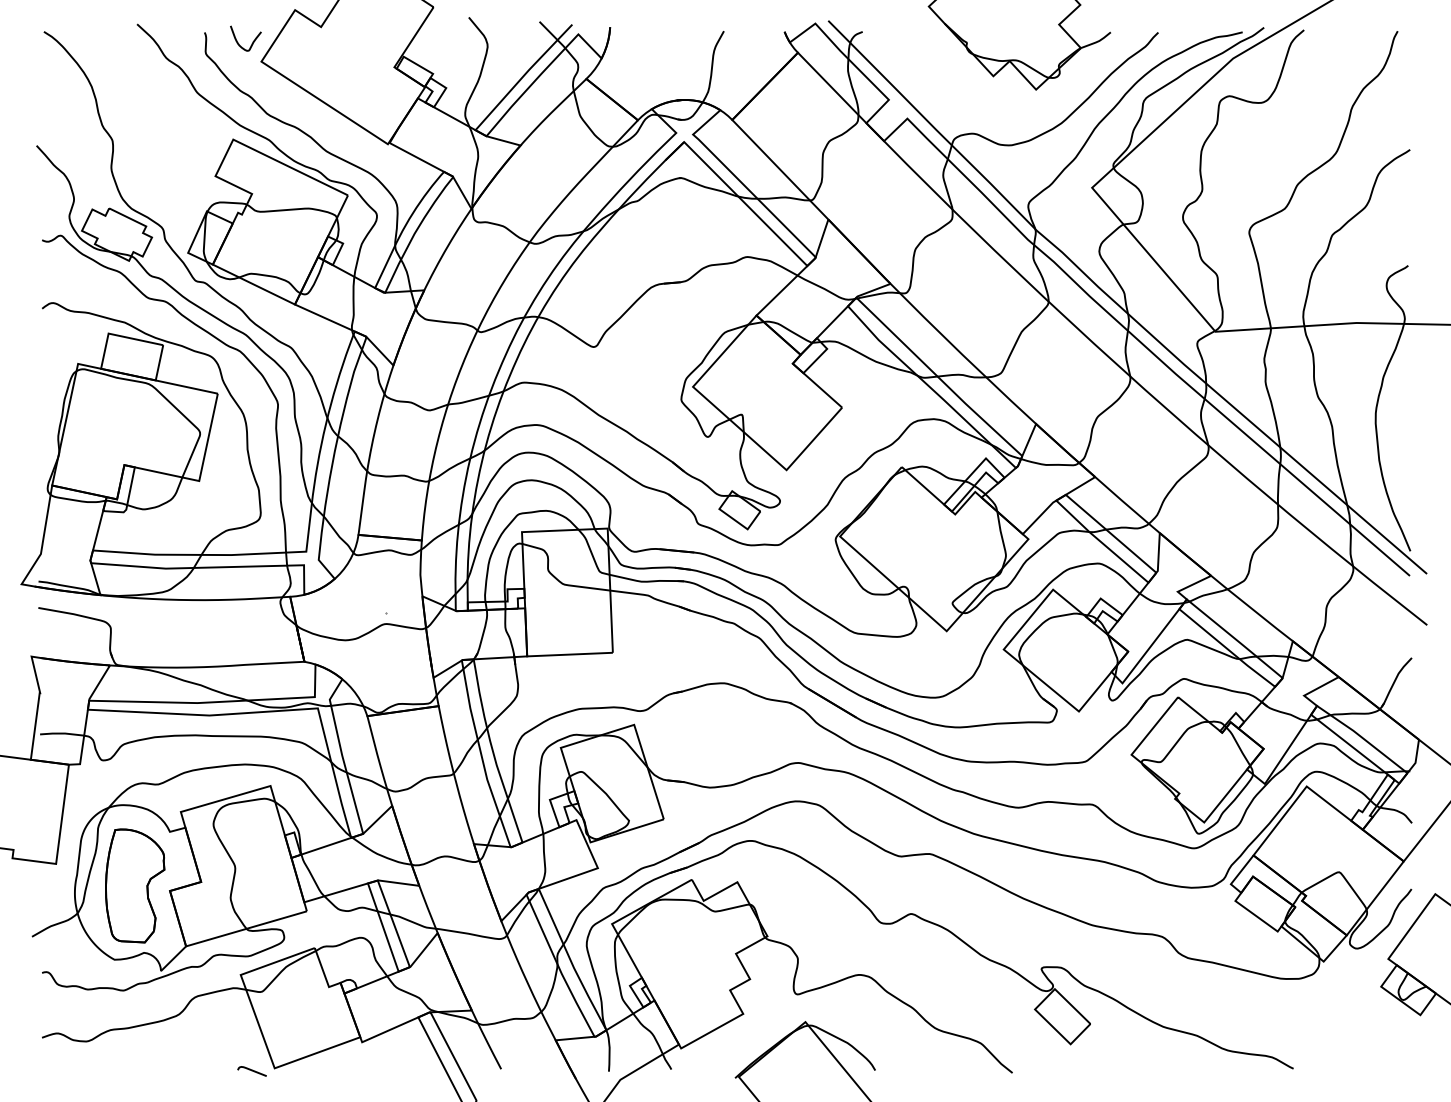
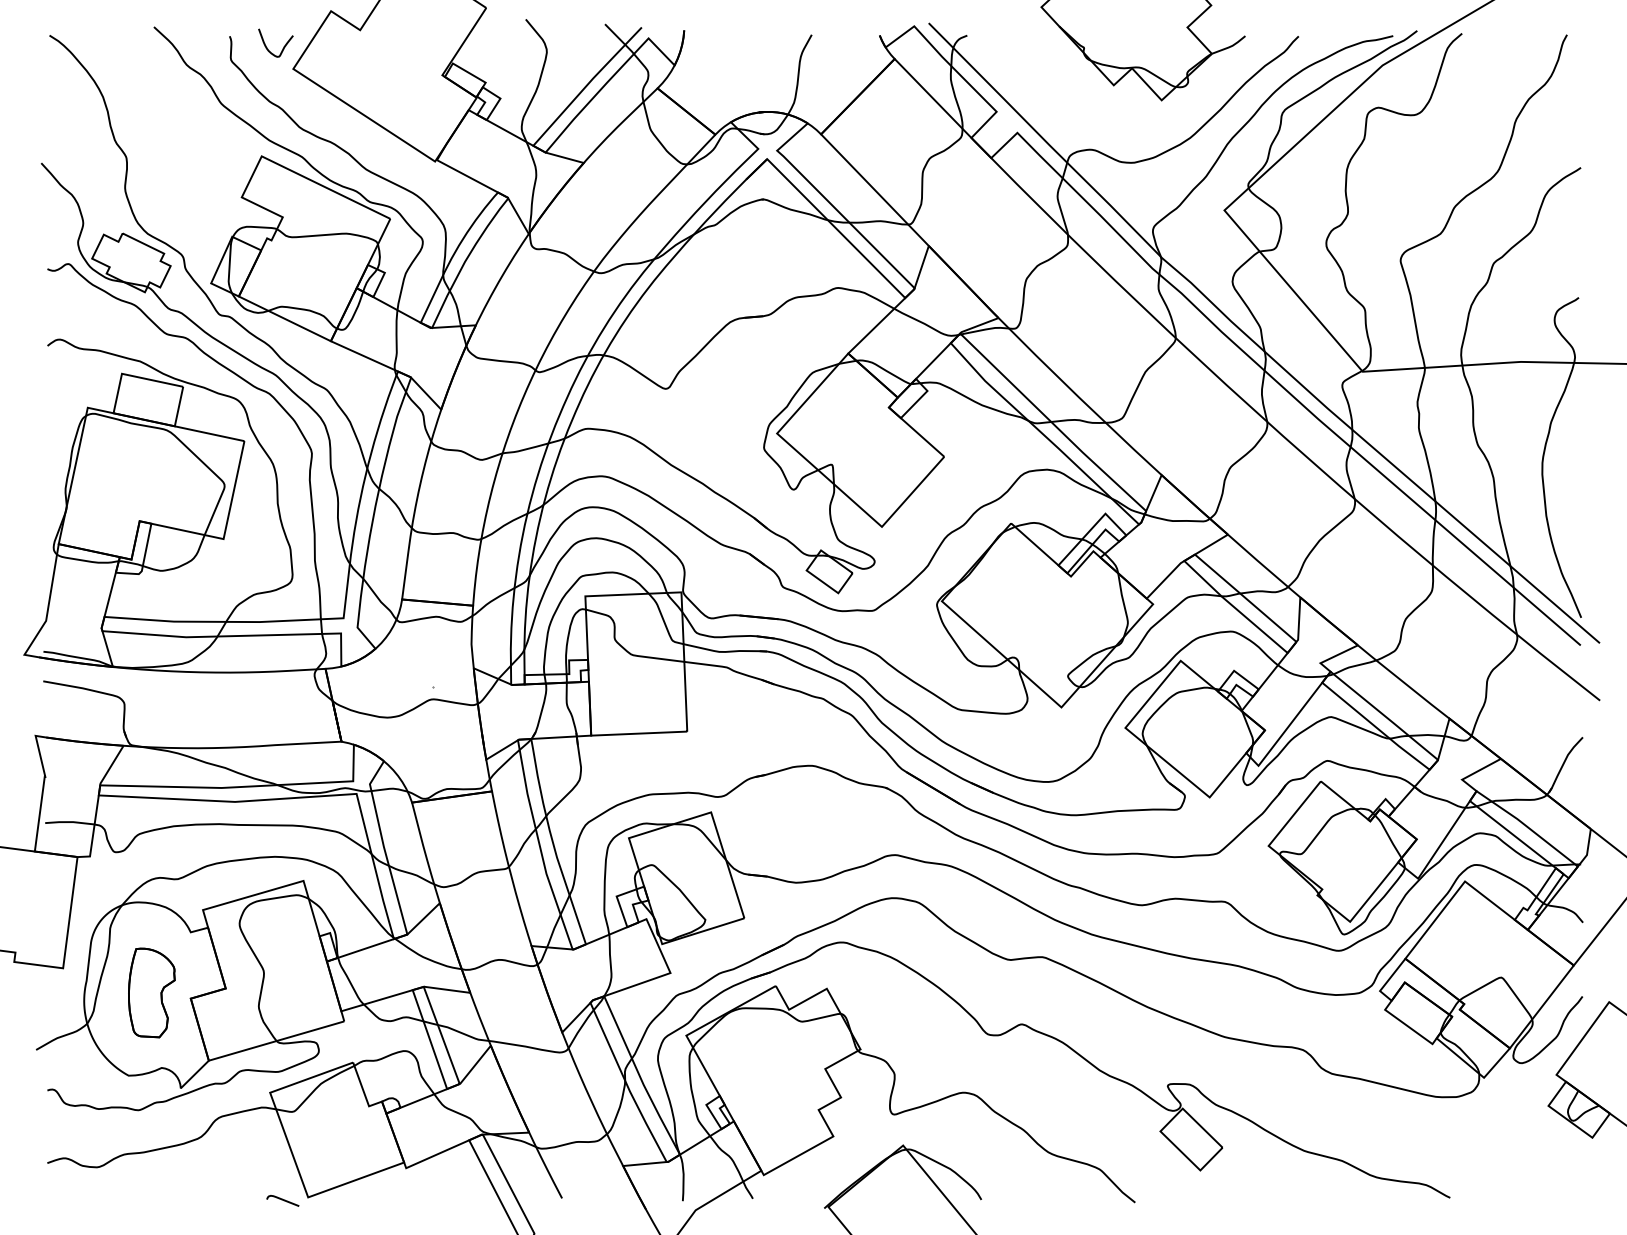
part: (134, 885) -> (151, 992), size x0.7

